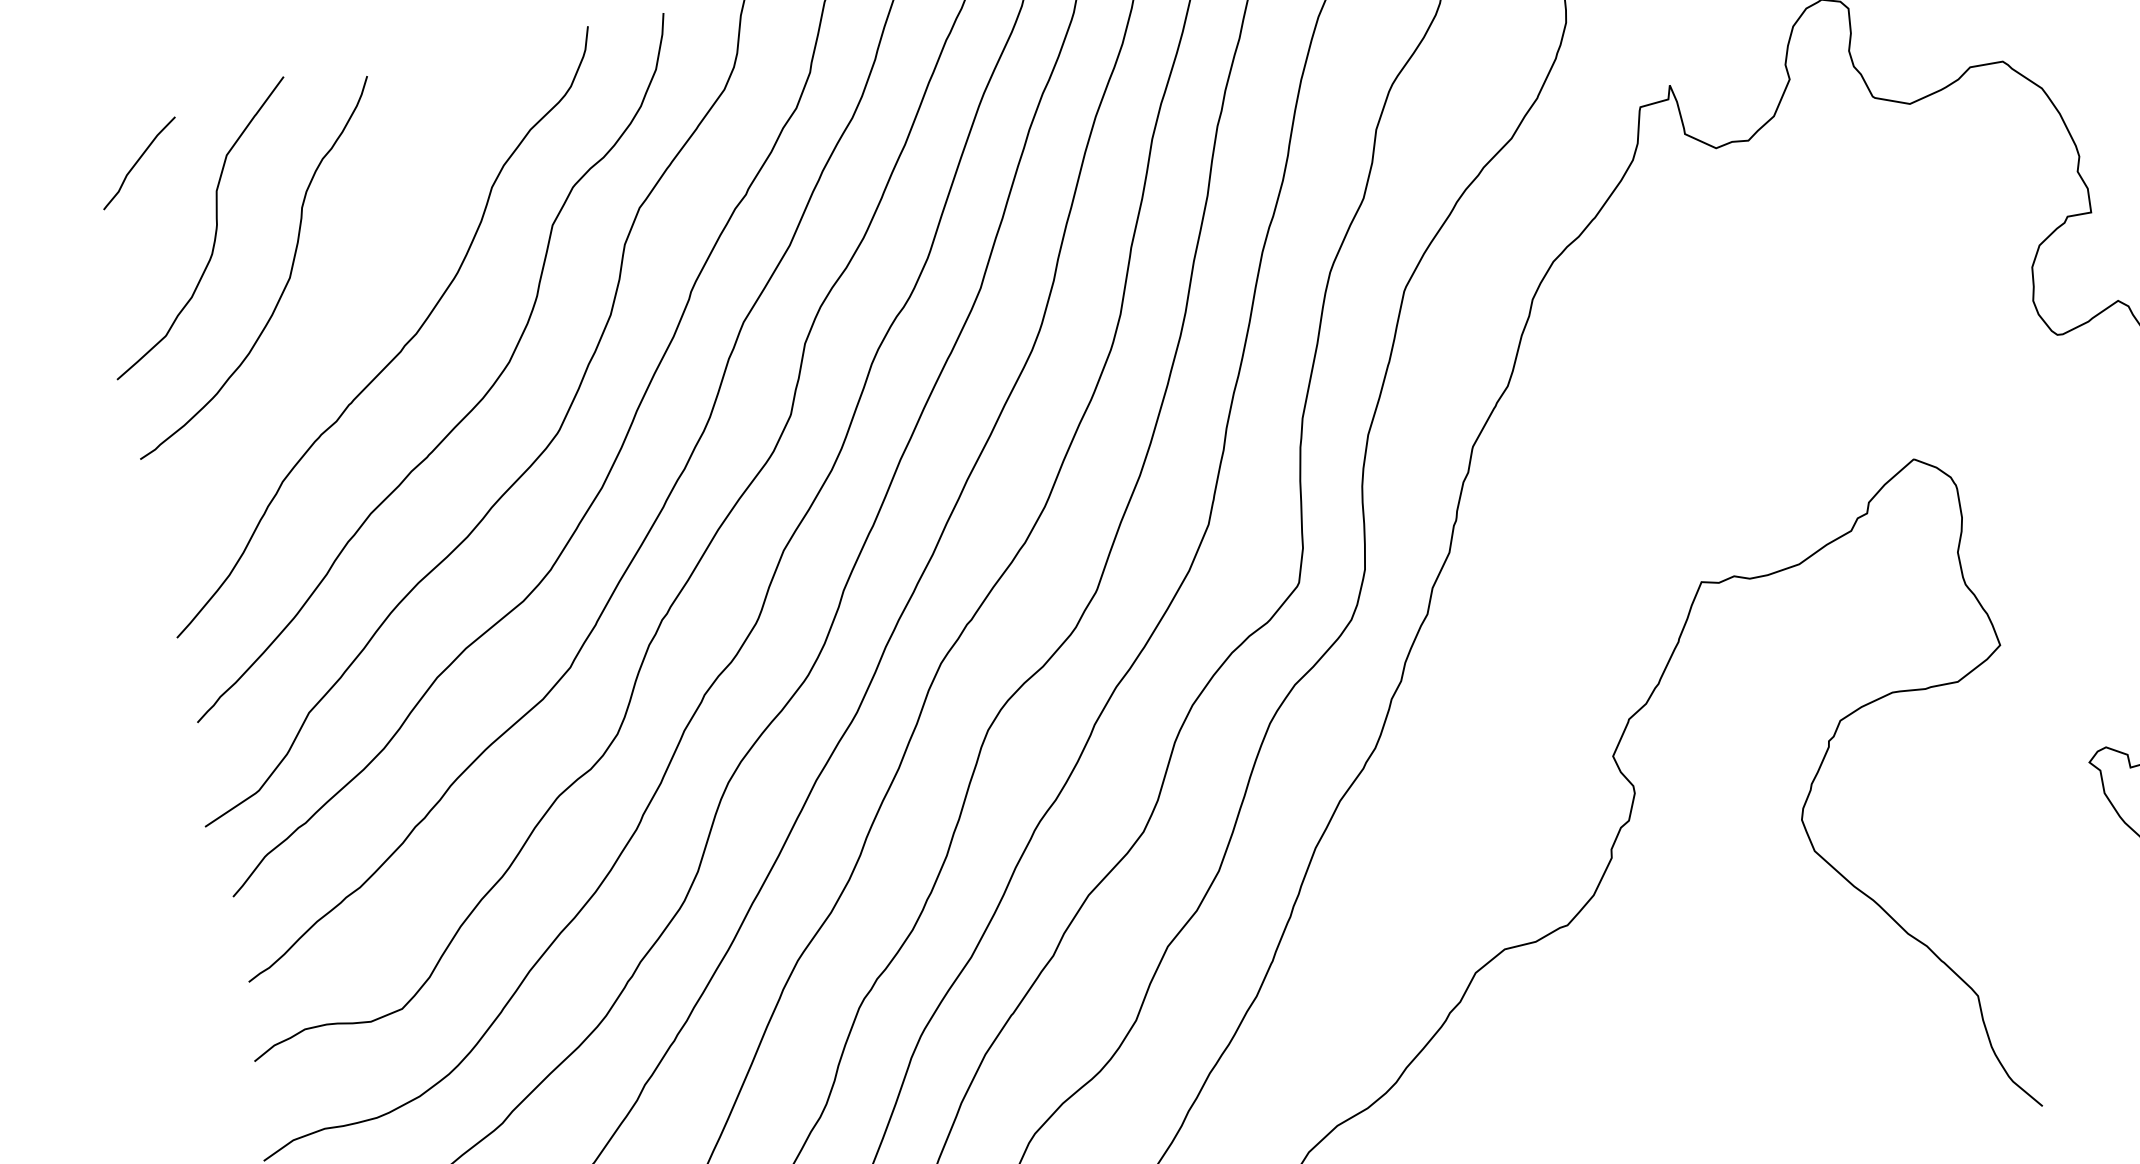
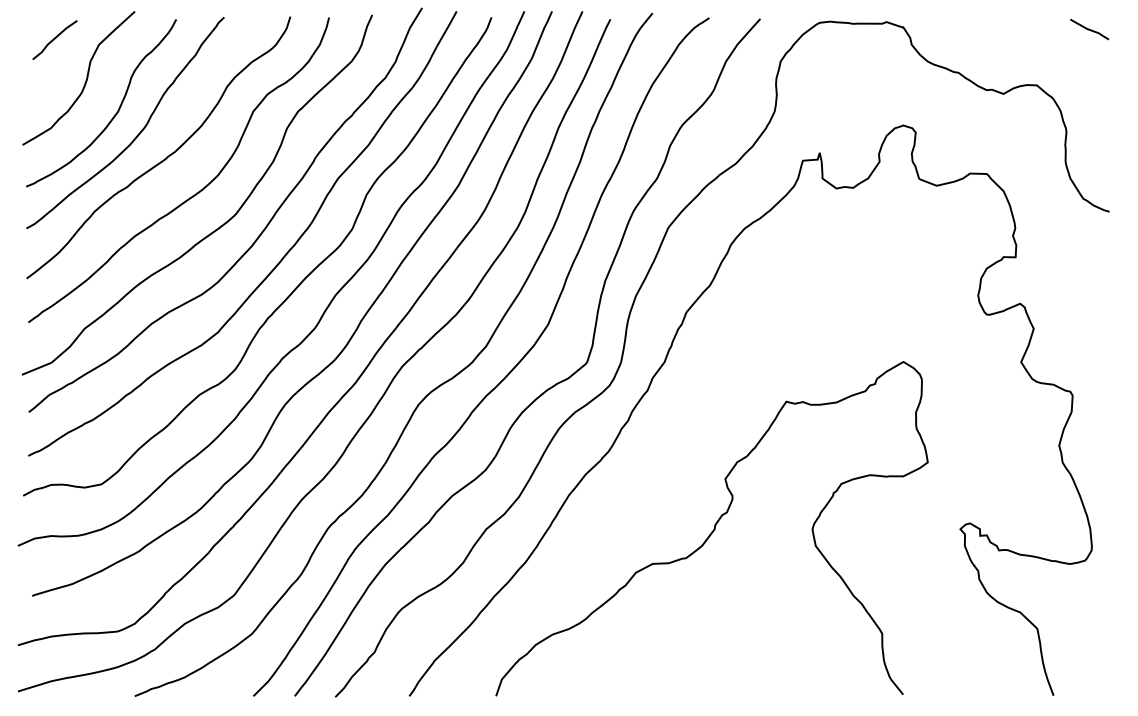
curve: (336, 314) -> (137, 134), added

